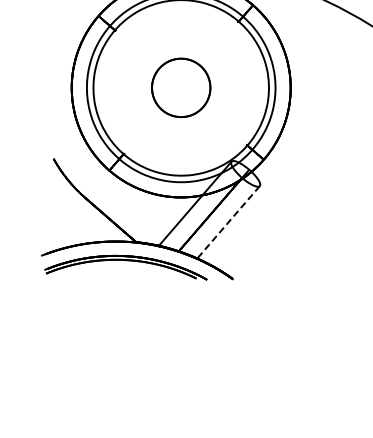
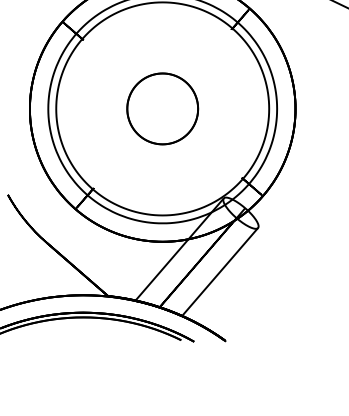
line: (228, 222) -> (220, 272), dashed -> solid

